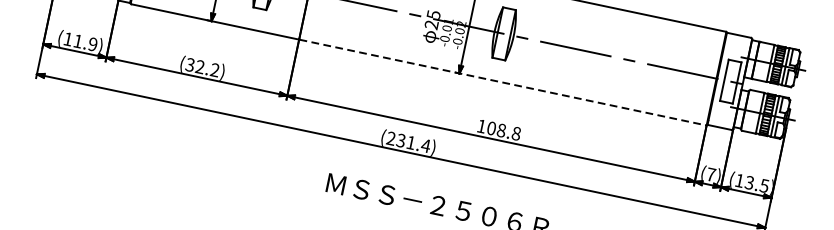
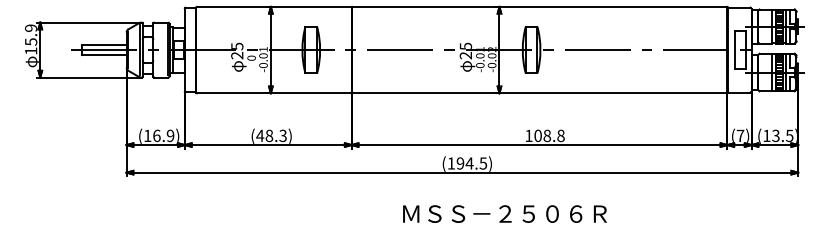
text: (77, 40) -> (156, 135), (11.9) -> (16.9)
text: (202, 67) -> (271, 135), (32.2) -> (48.3)
line: (502, 82) -> (539, 93), dashed -> solid
text: (408, 142) -> (467, 163), (231.4) -> (194.5)

